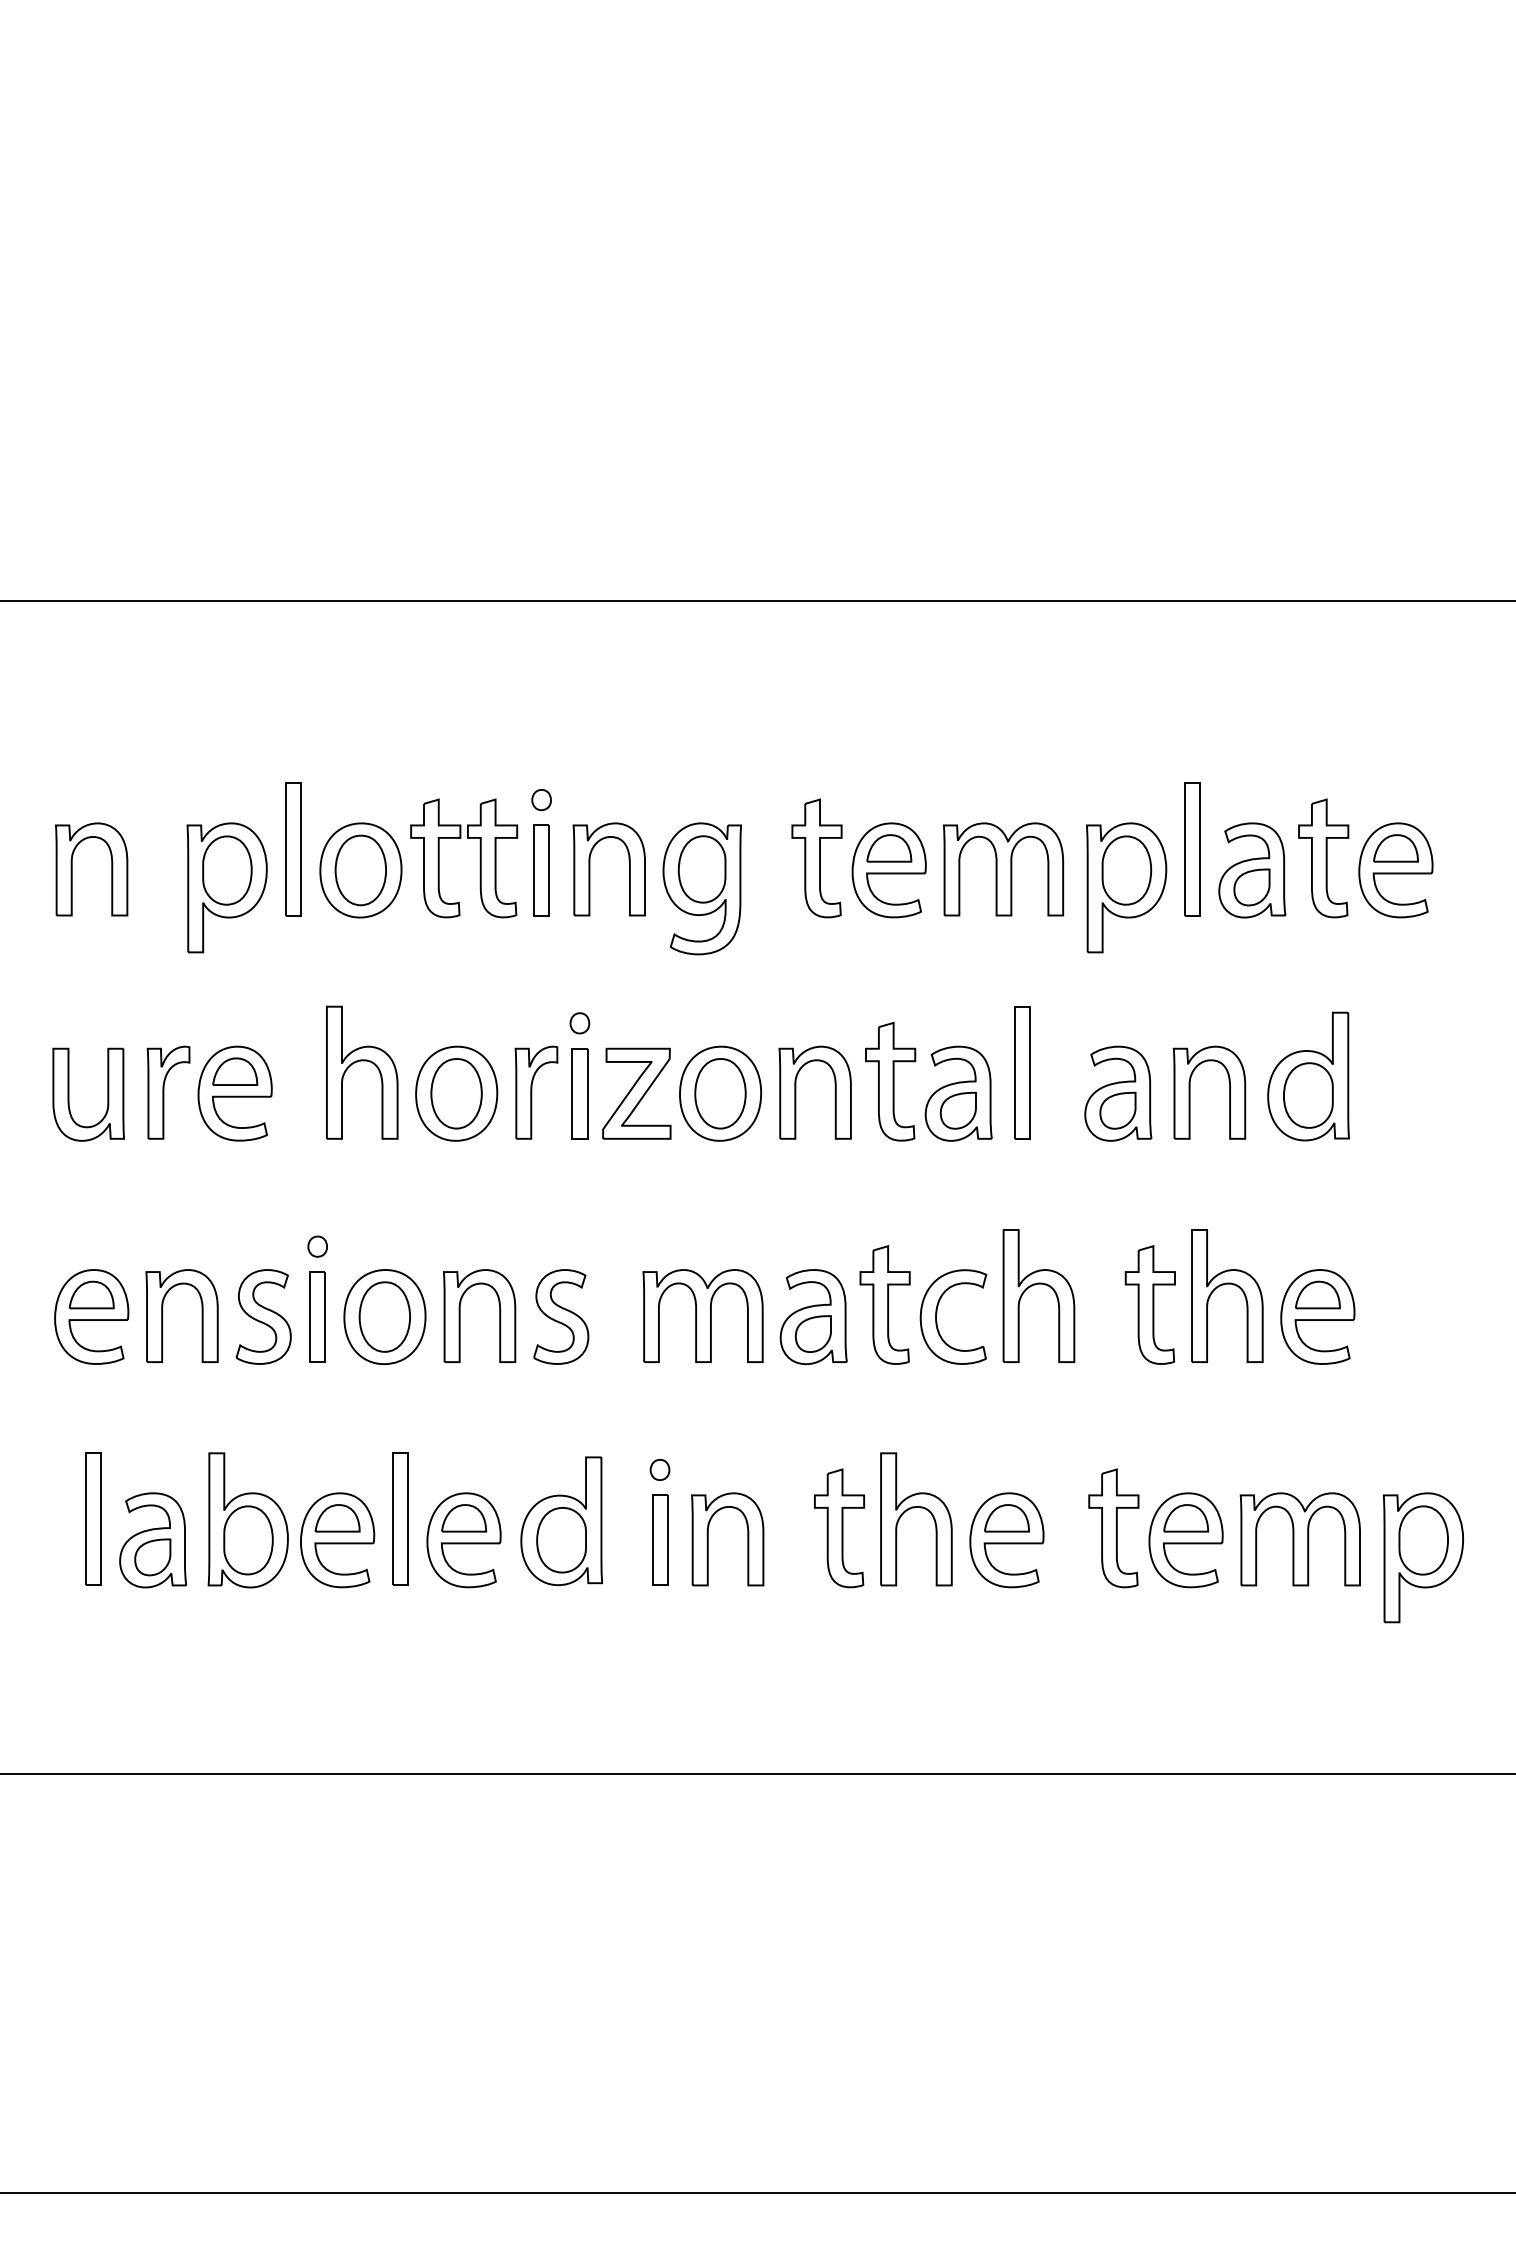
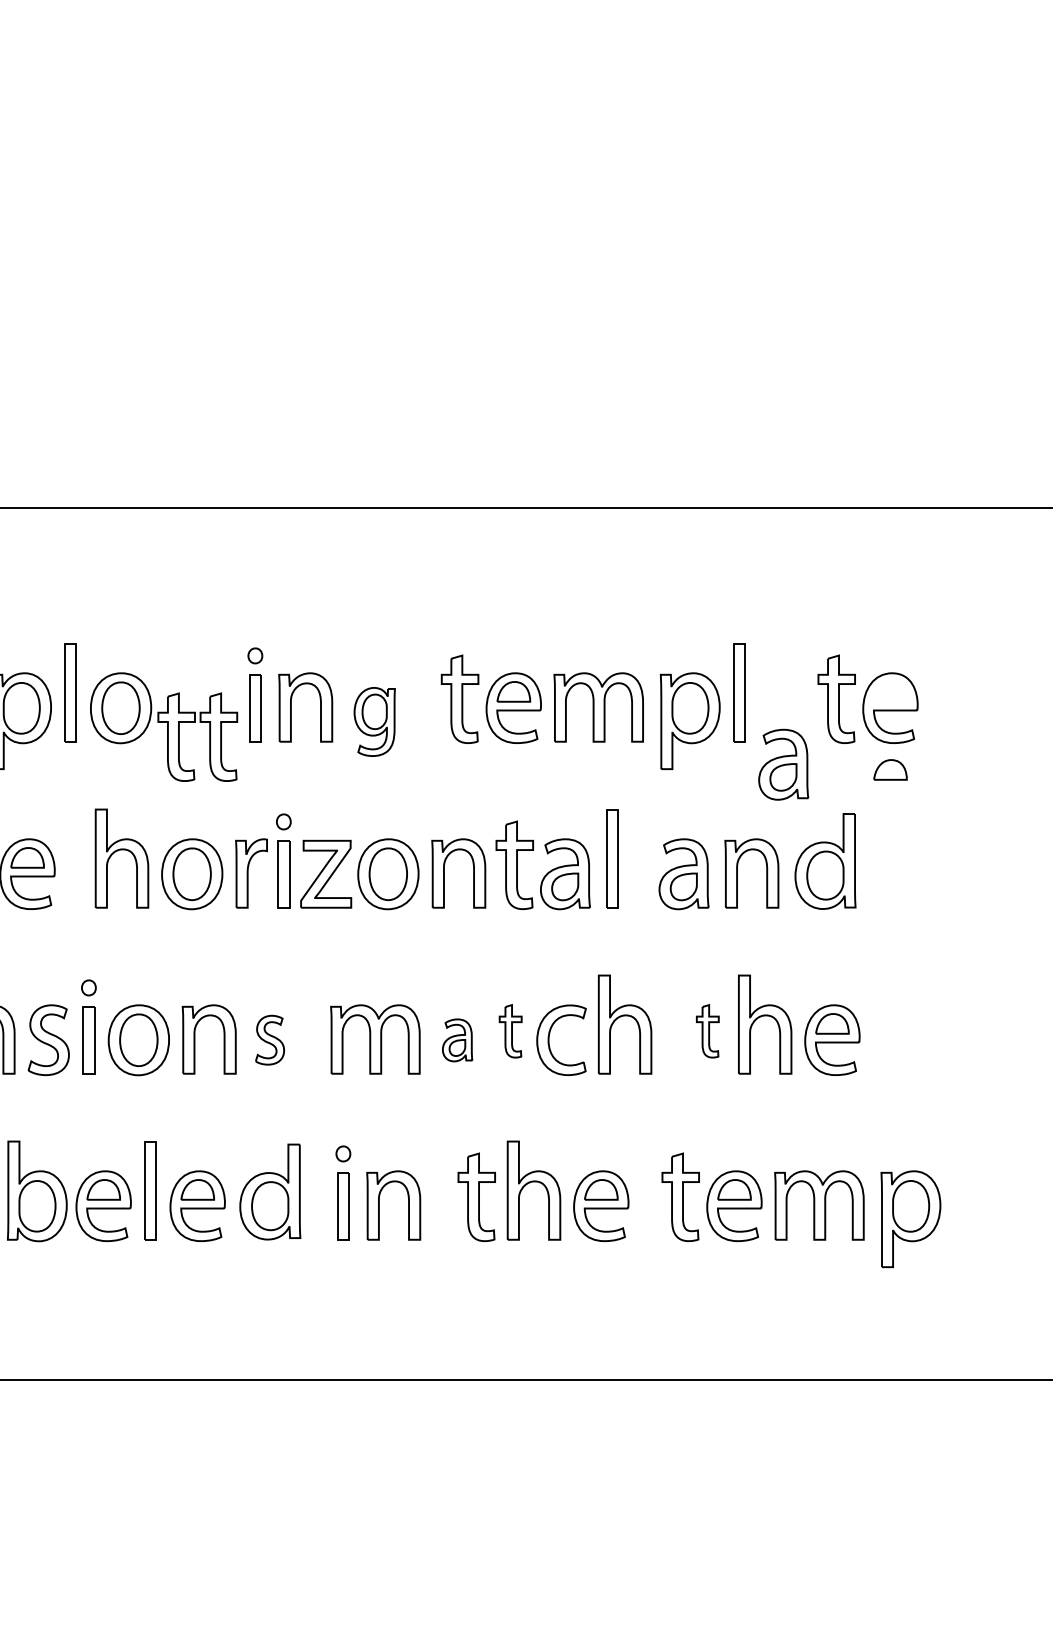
part: (1395, 848) -> (890, 769), moved
part: (479, 858) -> (209, 737), moved
part: (1252, 870) -> (783, 764), moved
part: (701, 888) -> (374, 721), size x0.7
part: (884, 1304) -> (510, 1030), size x0.6
part: (1149, 1304) -> (707, 1030), size x0.6
part: (561, 1316) -> (270, 1039), size x0.7
part: (813, 1317) -> (457, 1040), size x0.6

